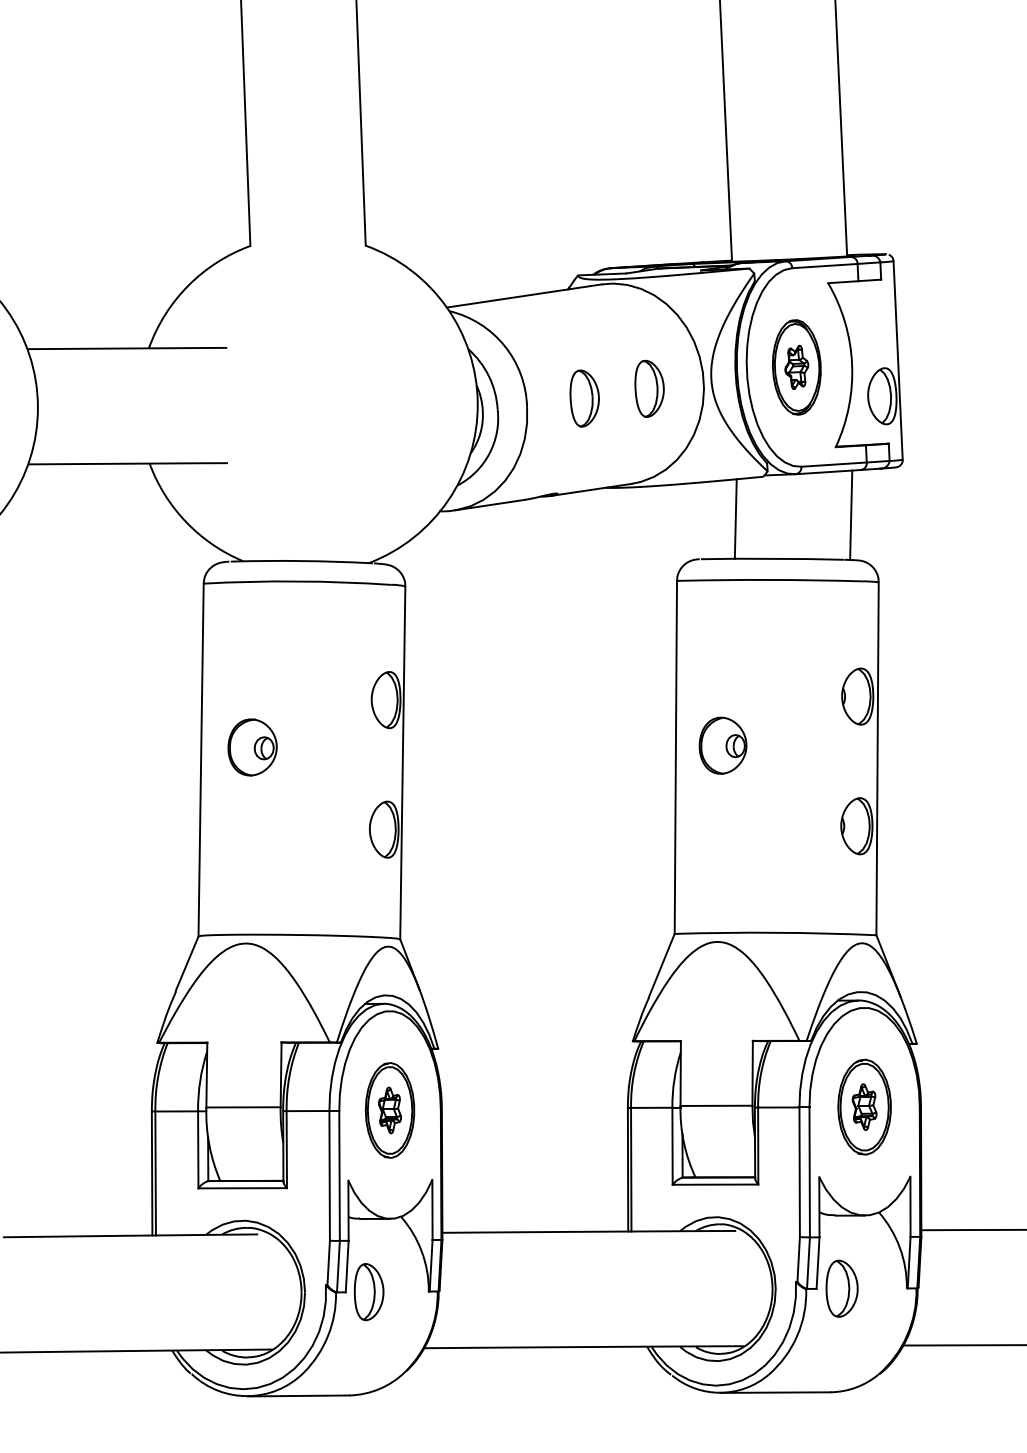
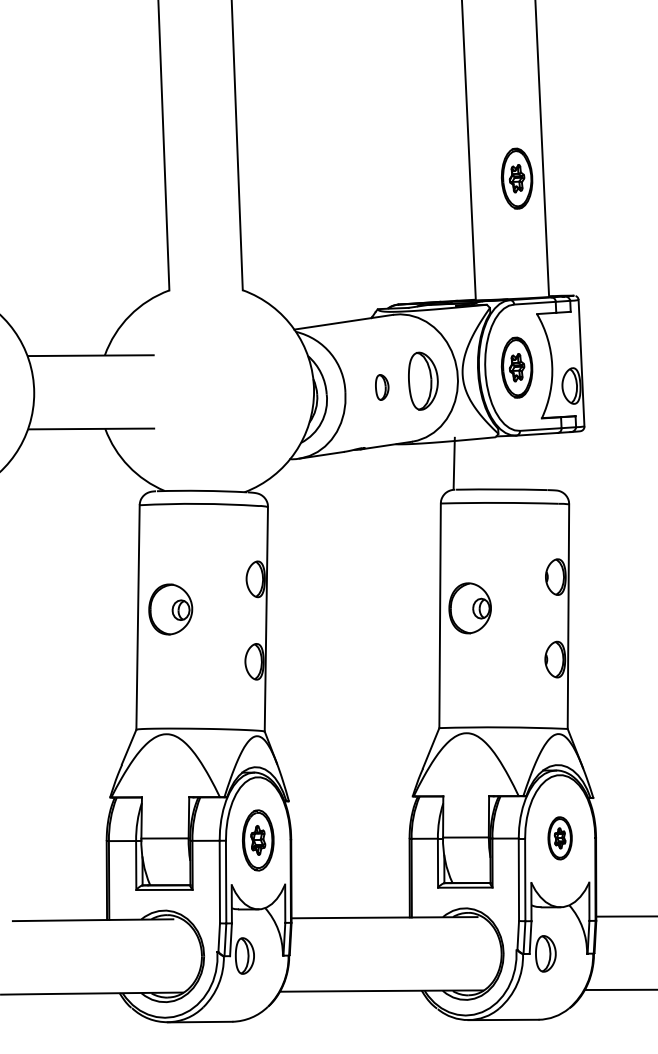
part: (795, 70) -> (516, 178), added
part: (649, 389) -> (423, 381), size x1.6
part: (585, 398) -> (382, 387), size x0.7
line: (850, 514) -> (551, 461), removed
line: (734, 518) -> (453, 462), moved
part: (722, 745) -> (469, 608), size x1.4
part: (252, 747) -> (170, 609), size x1.4
part: (863, 1107) -> (559, 838), size x0.7

